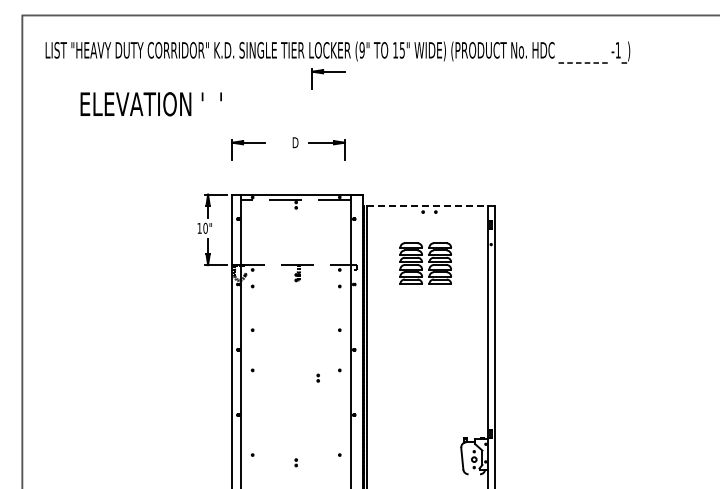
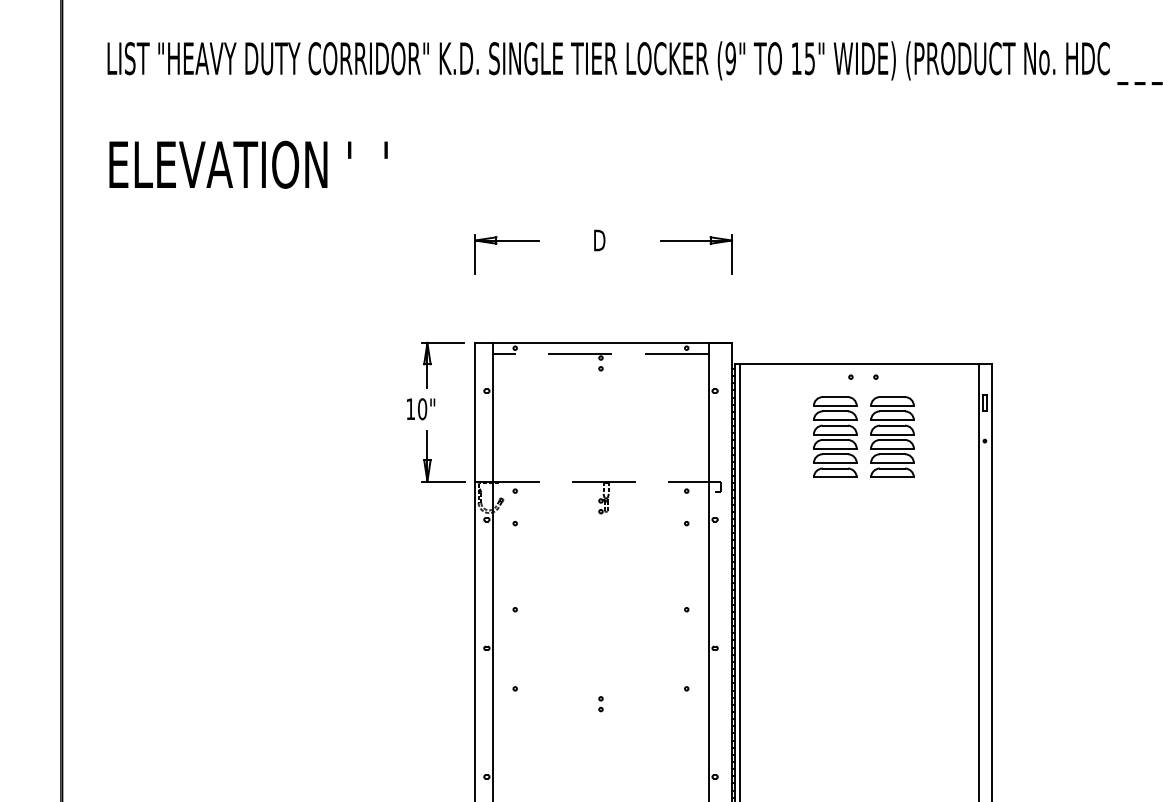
part: (328, 78) -> (664, 114), removed
text: (150, 104) -> (247, 165), moved
part: (326, 149) -> (695, 253), moved
line: (429, 205) -> (863, 364), dashed -> solid
part: (425, 263) -> (863, 436), moved
part: (317, 377) -> (599, 702), moved

